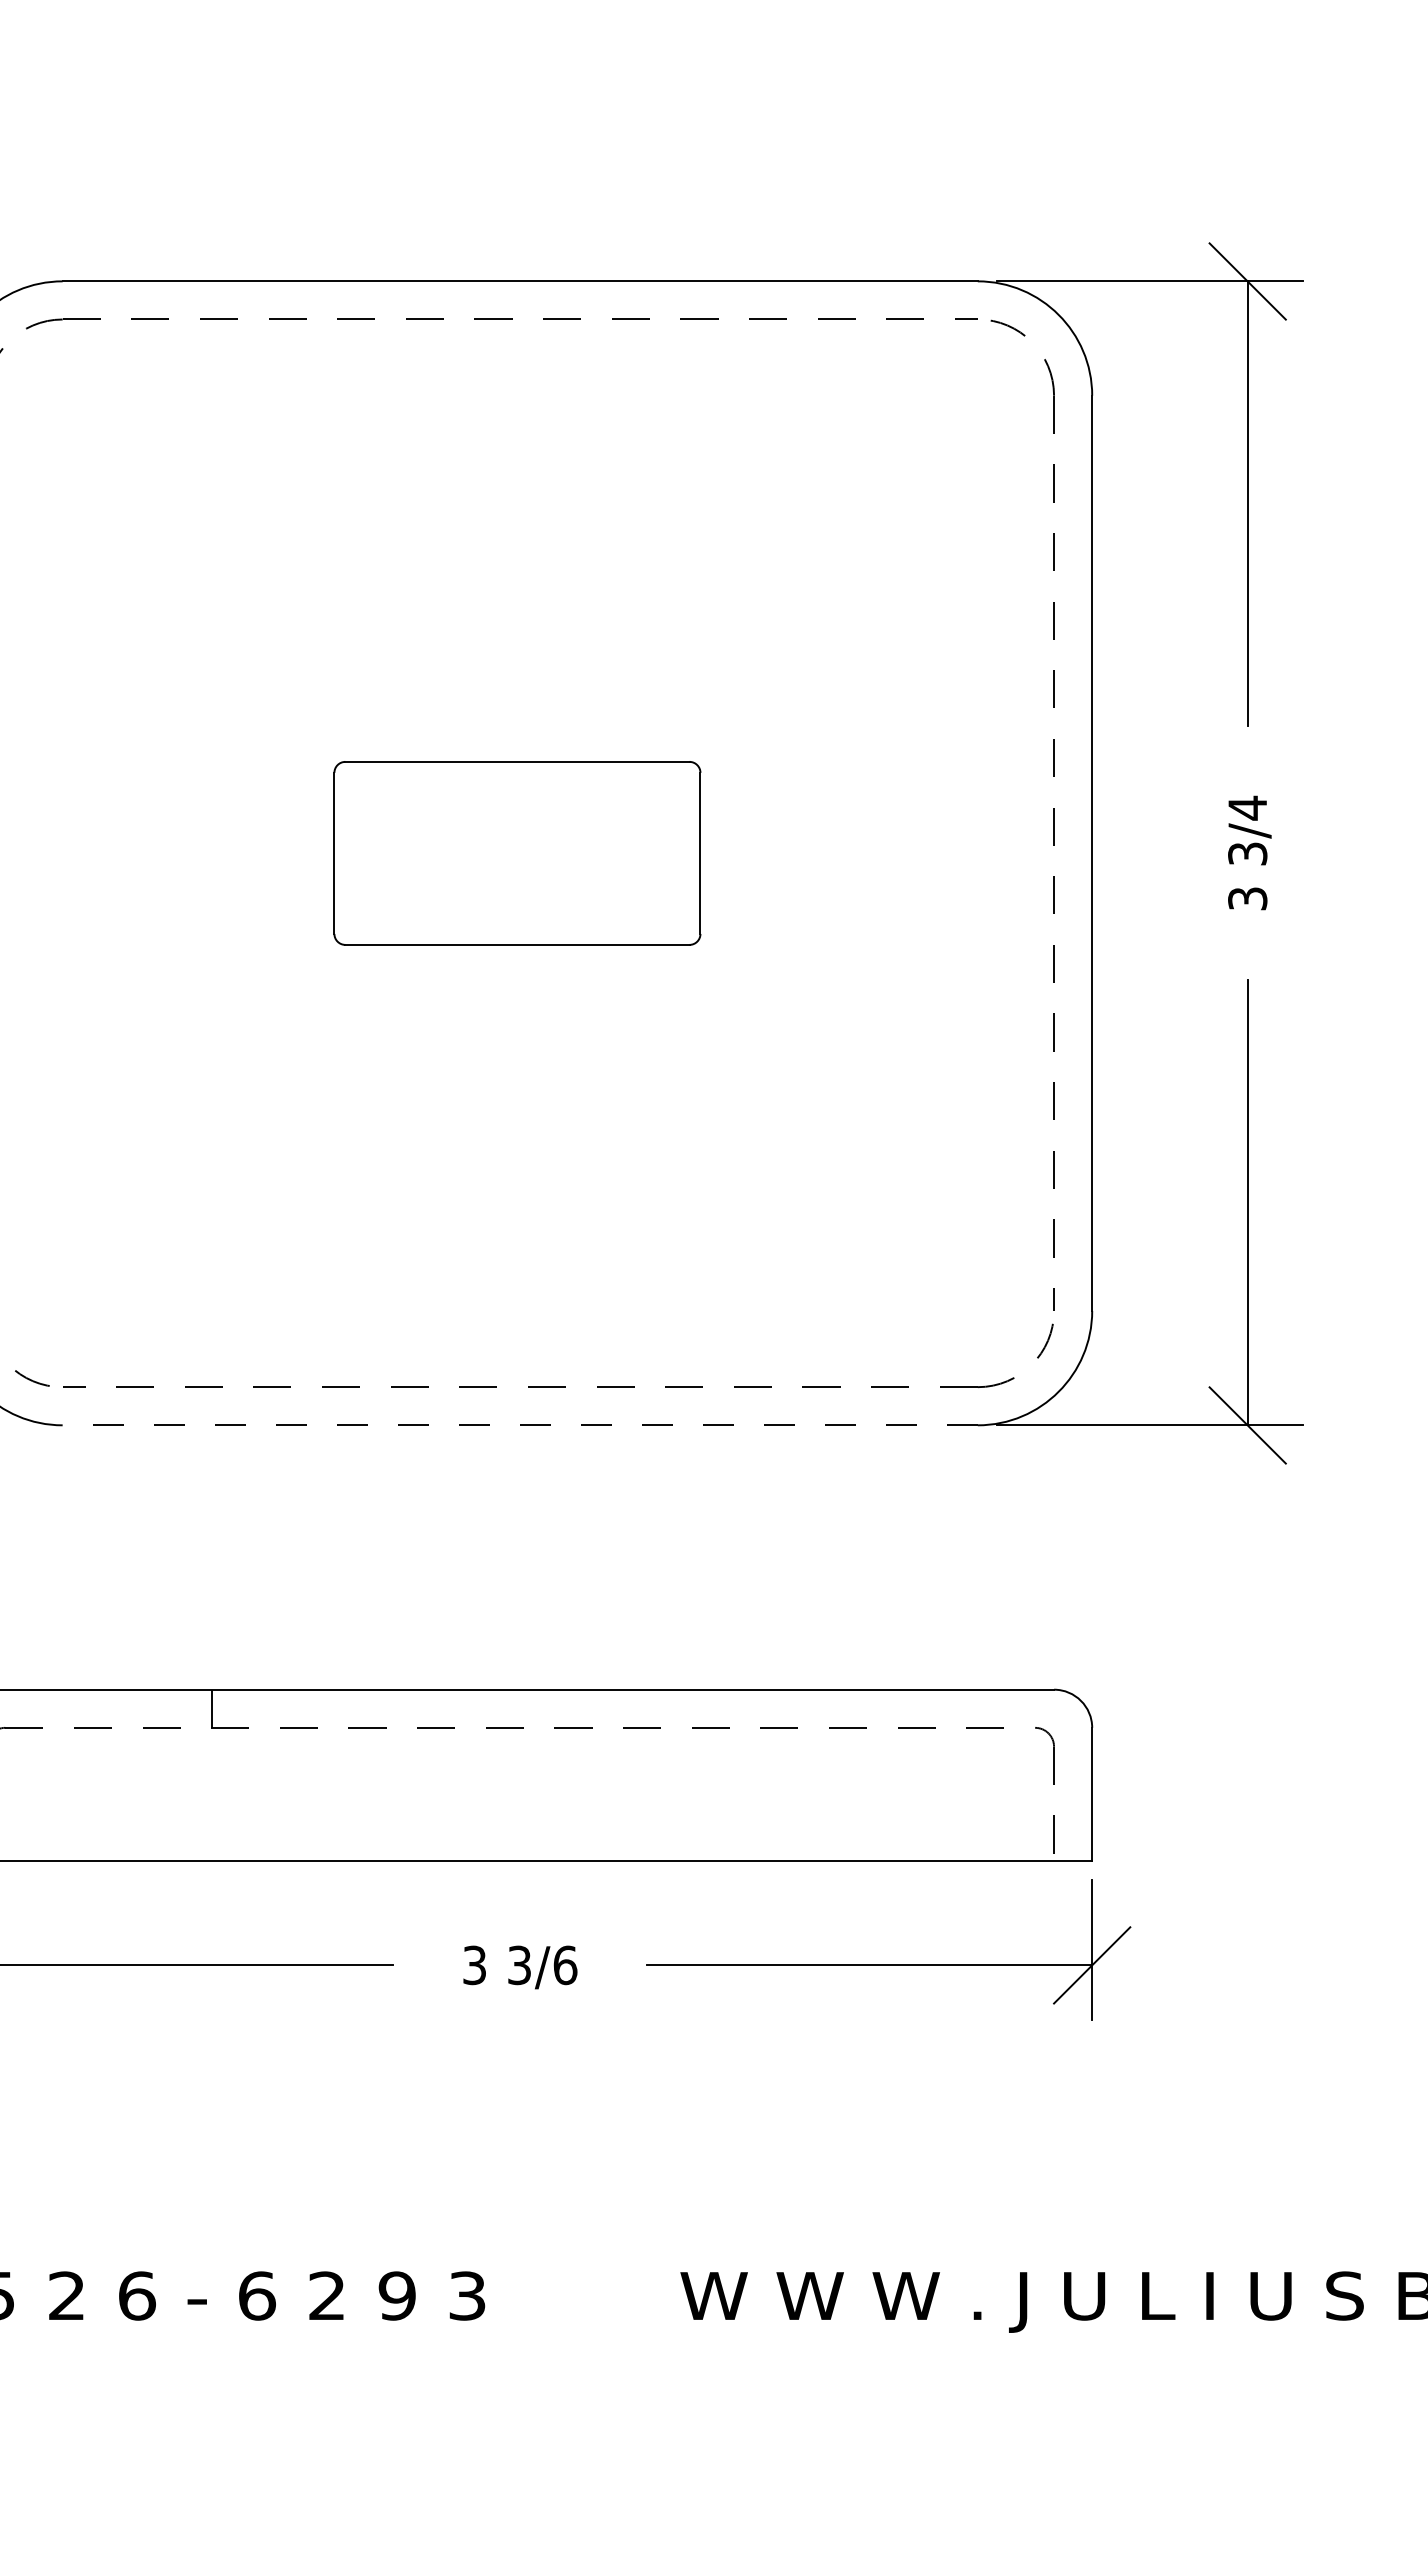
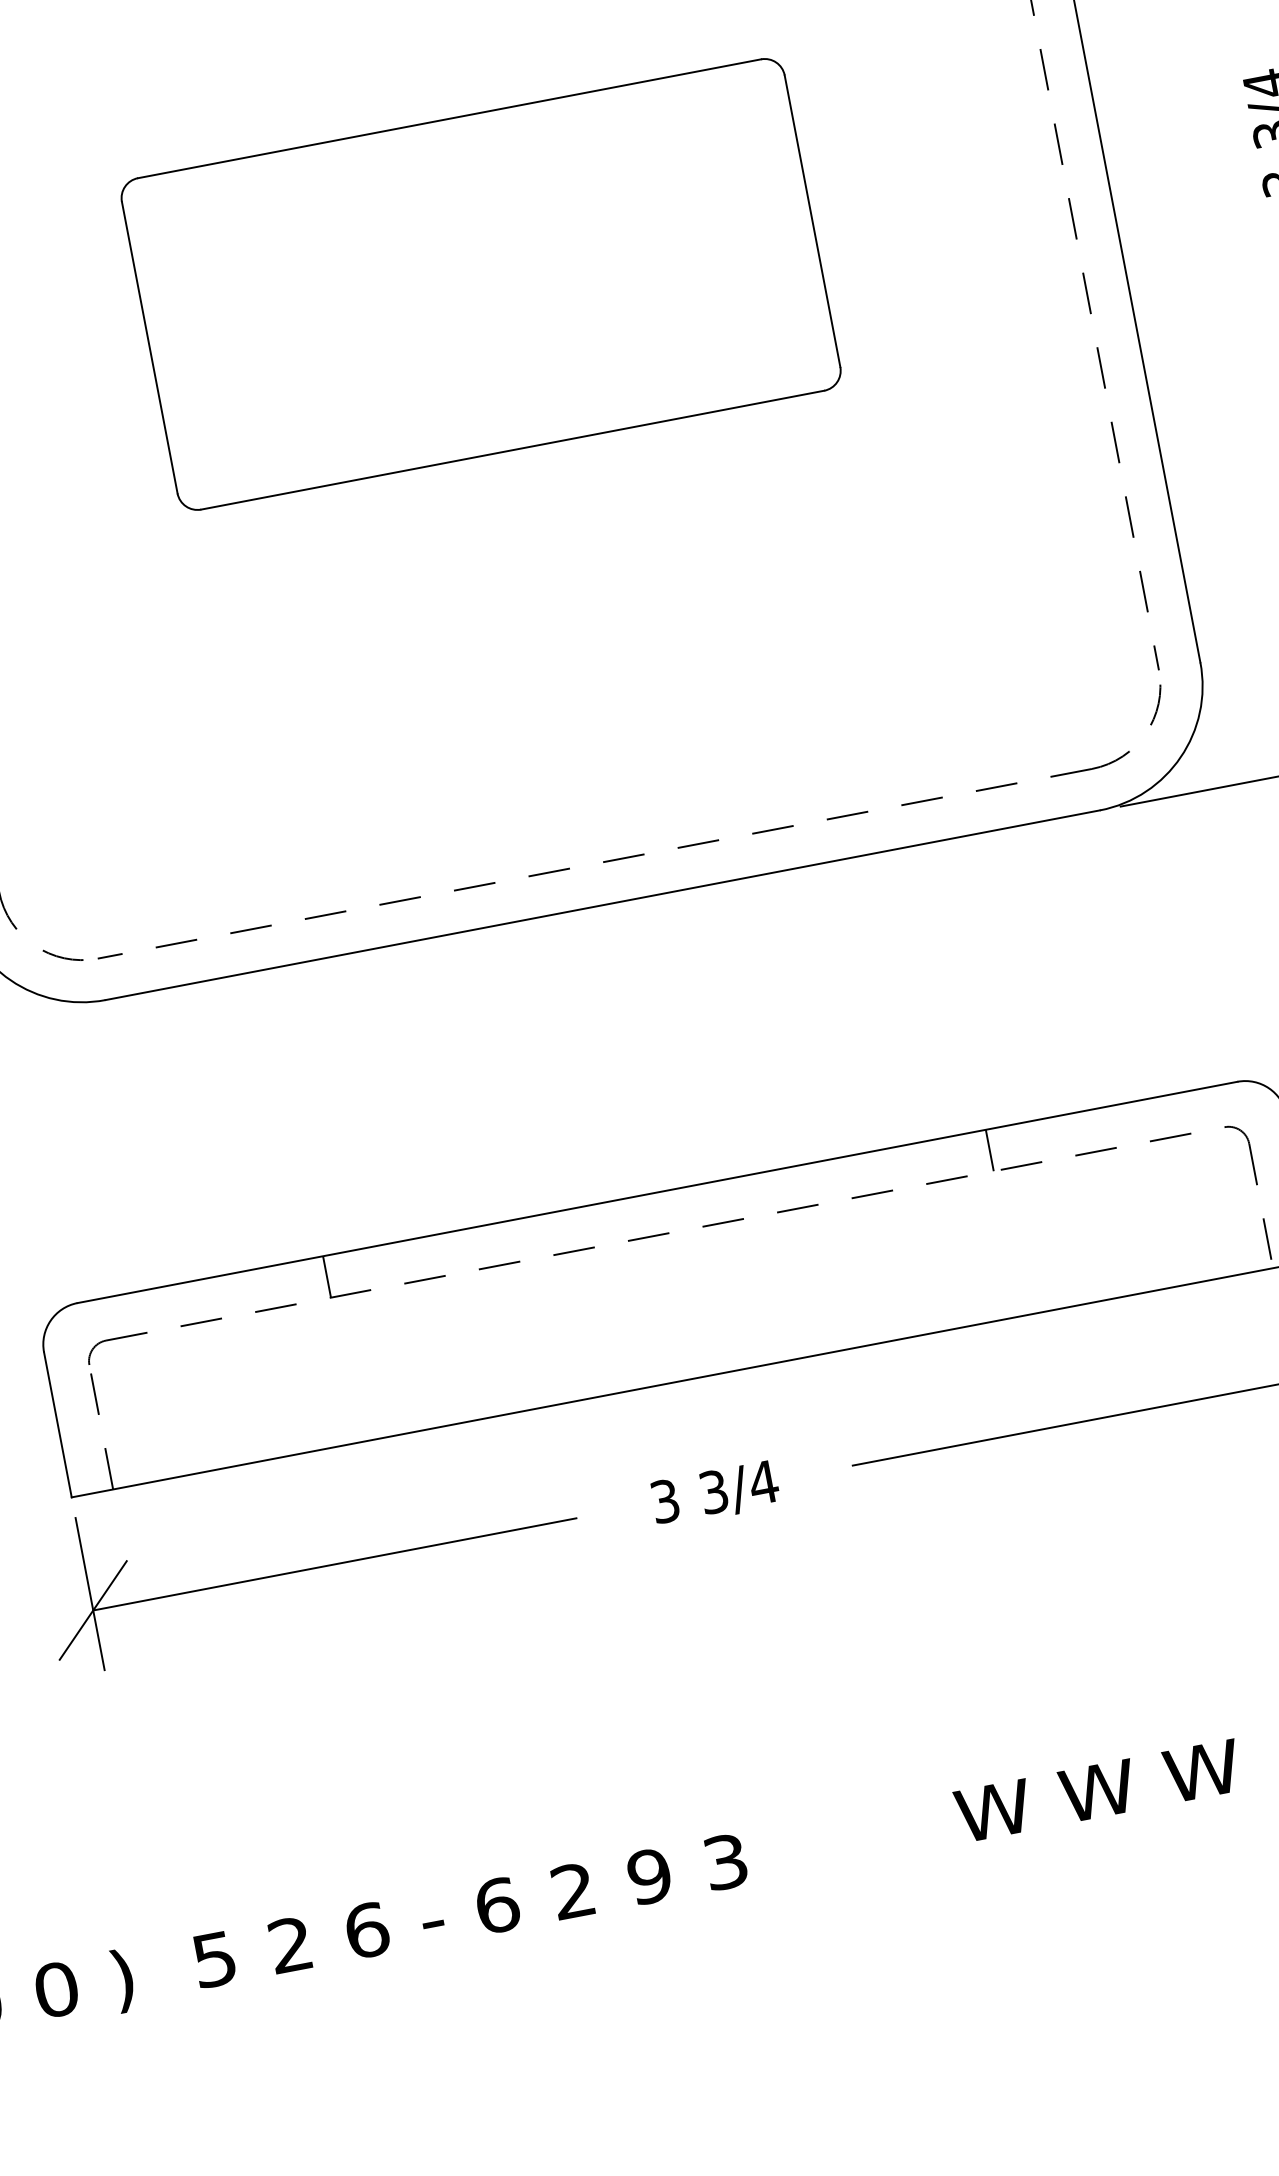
part: (517, 853) -> (481, 284), size x1.67
line: (520, 1425) -> (603, 905), dashed -> solid
line: (822, 1708) -> (989, 1150), added
text: (564, 1965) -> (762, 1482), 3/6 -> 3/4

